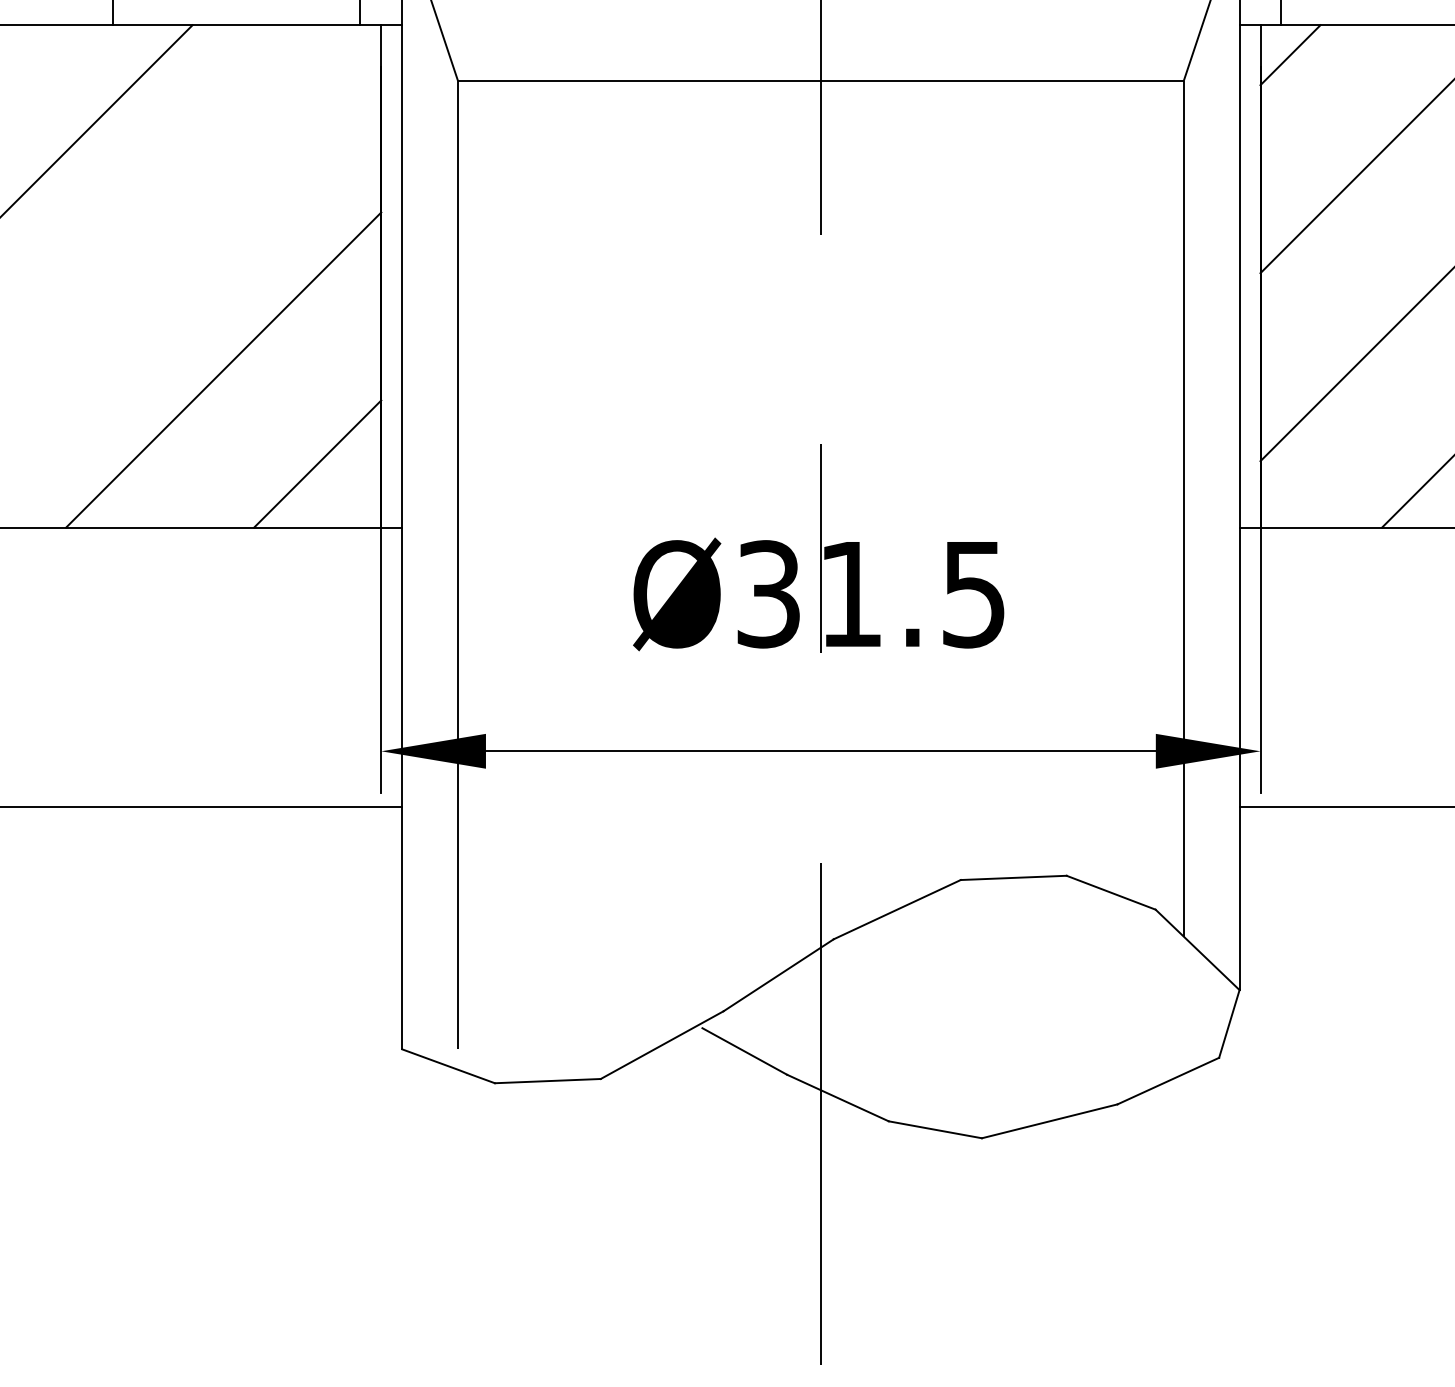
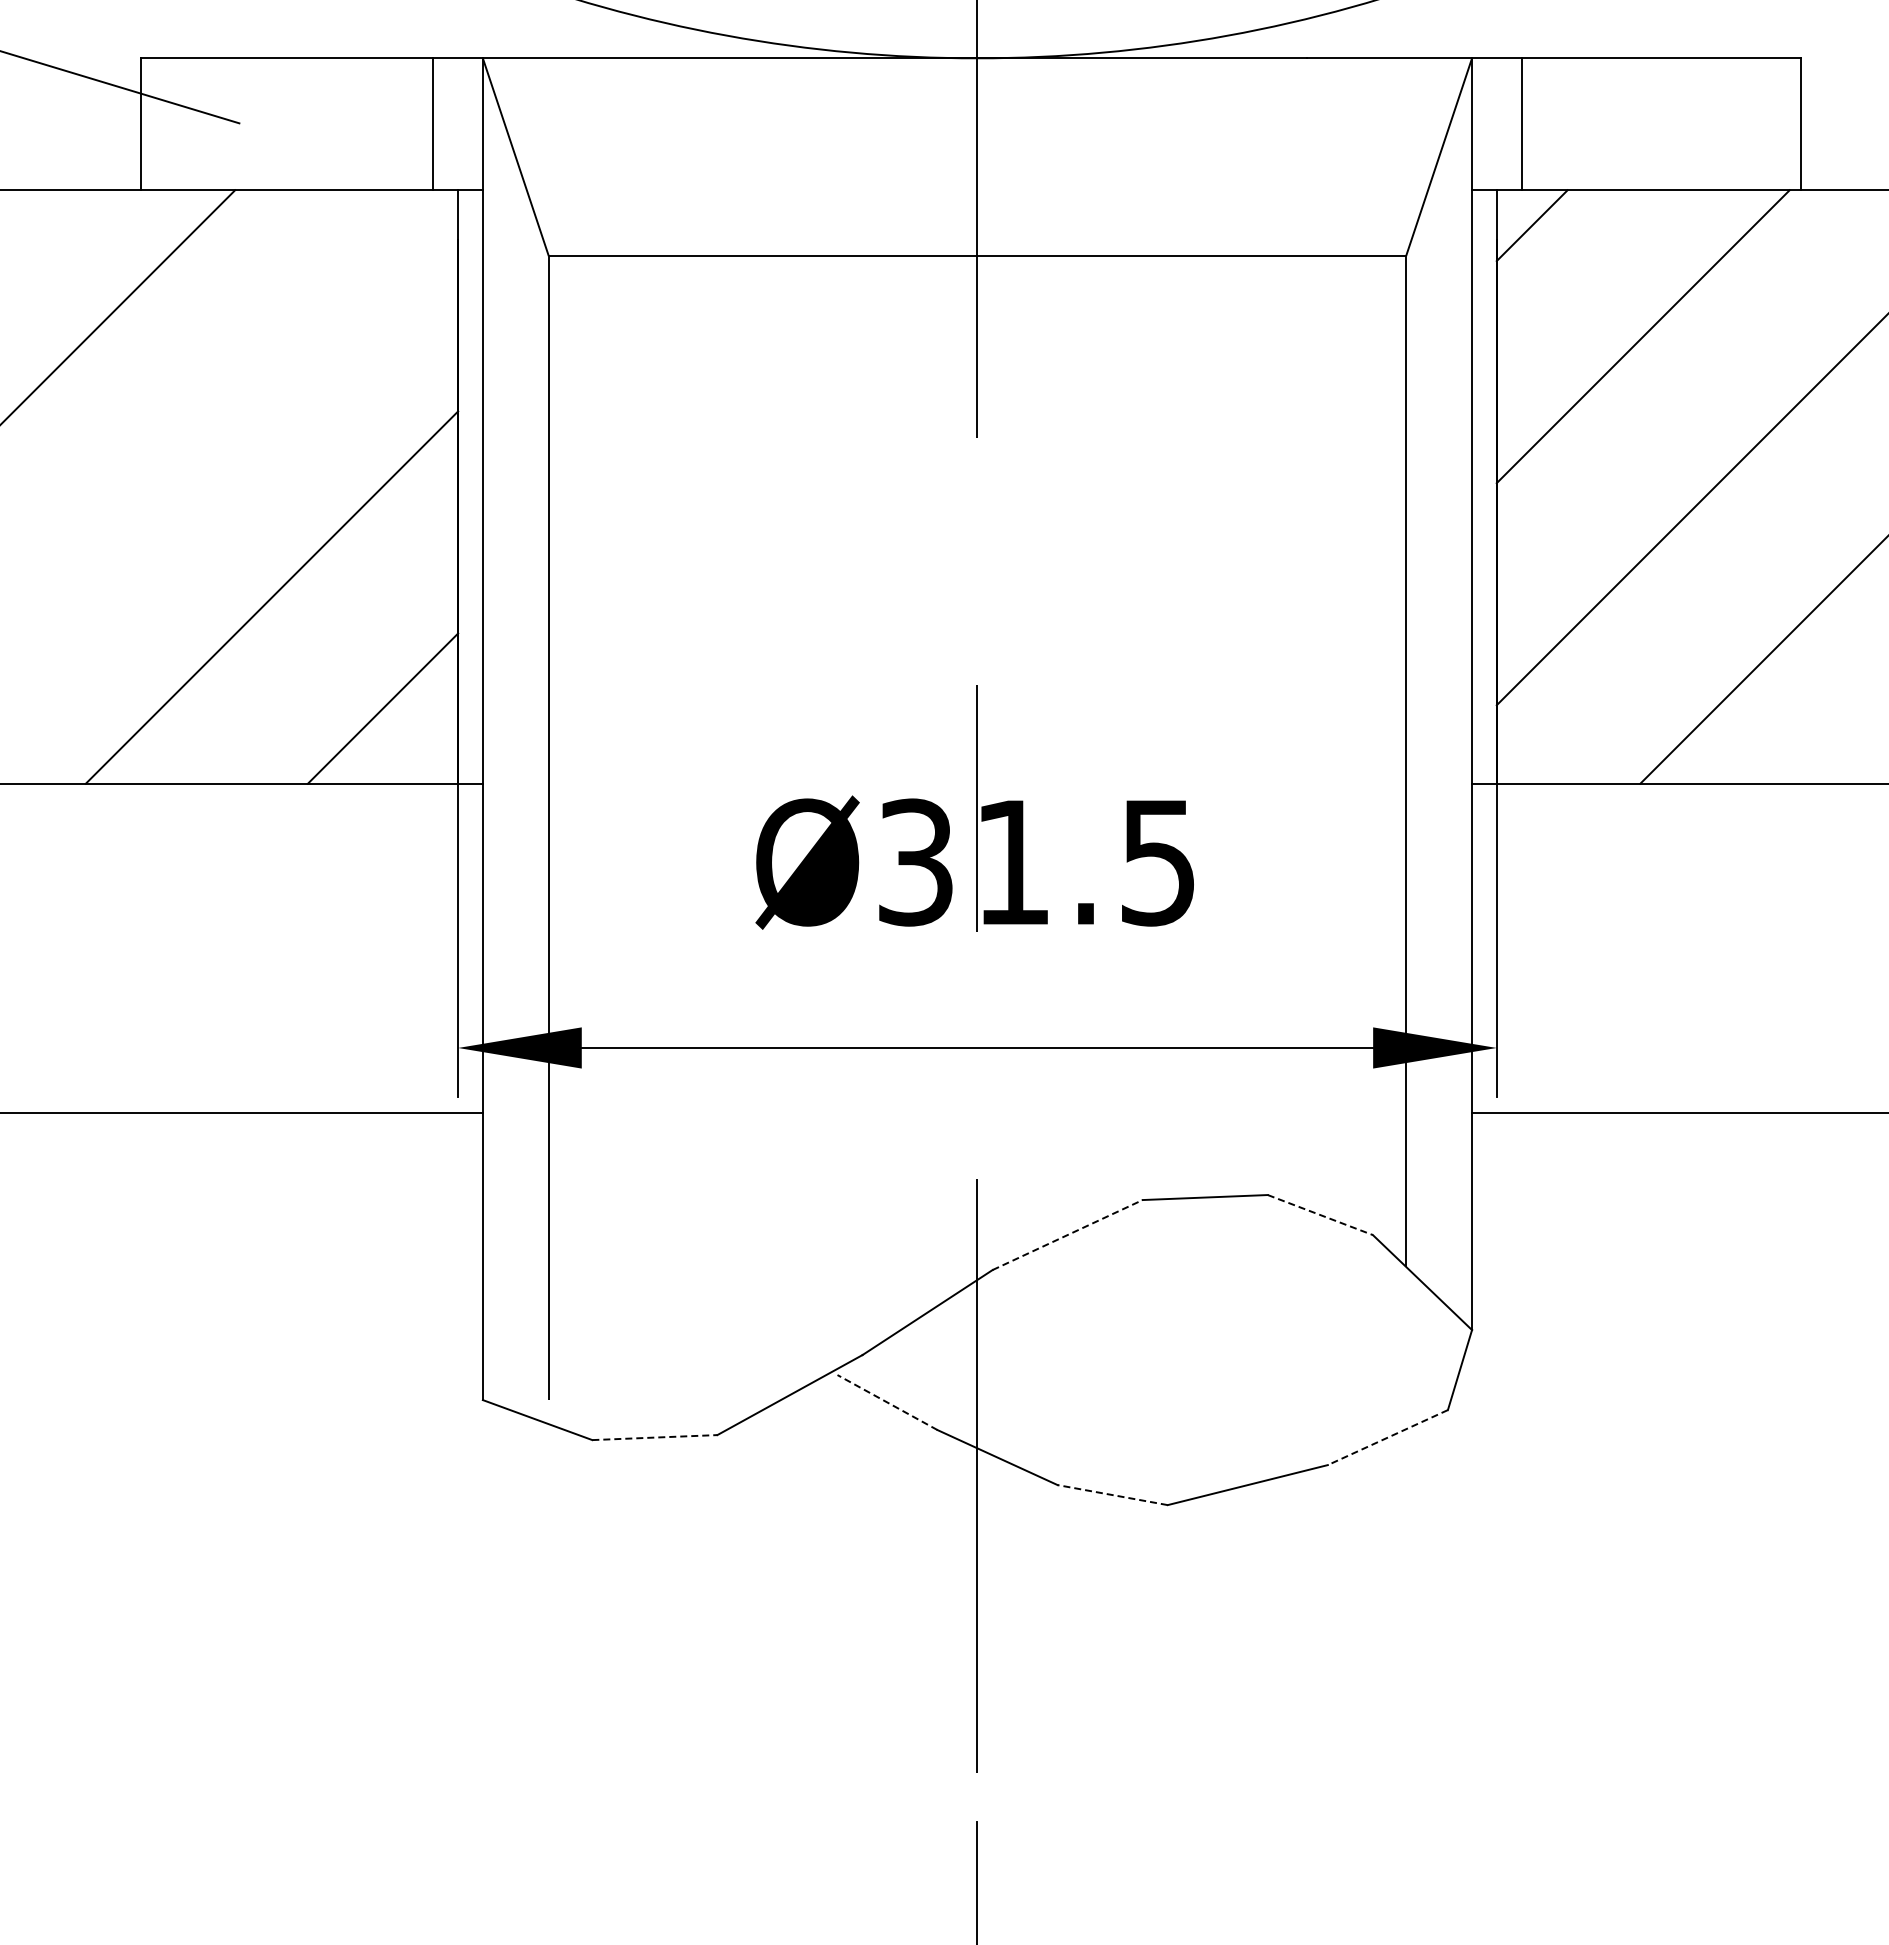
line: (1111, 893) -> (1320, 1215), solid -> dashed
line: (897, 910) -> (1067, 1235), solid -> dashed
line: (744, 1051) -> (887, 1402), solid -> dashed
line: (547, 1081) -> (654, 1437), solid -> dashed
line: (1168, 1081) -> (1387, 1437), solid -> dashed
line: (935, 1130) -> (1112, 1495), solid -> dashed

